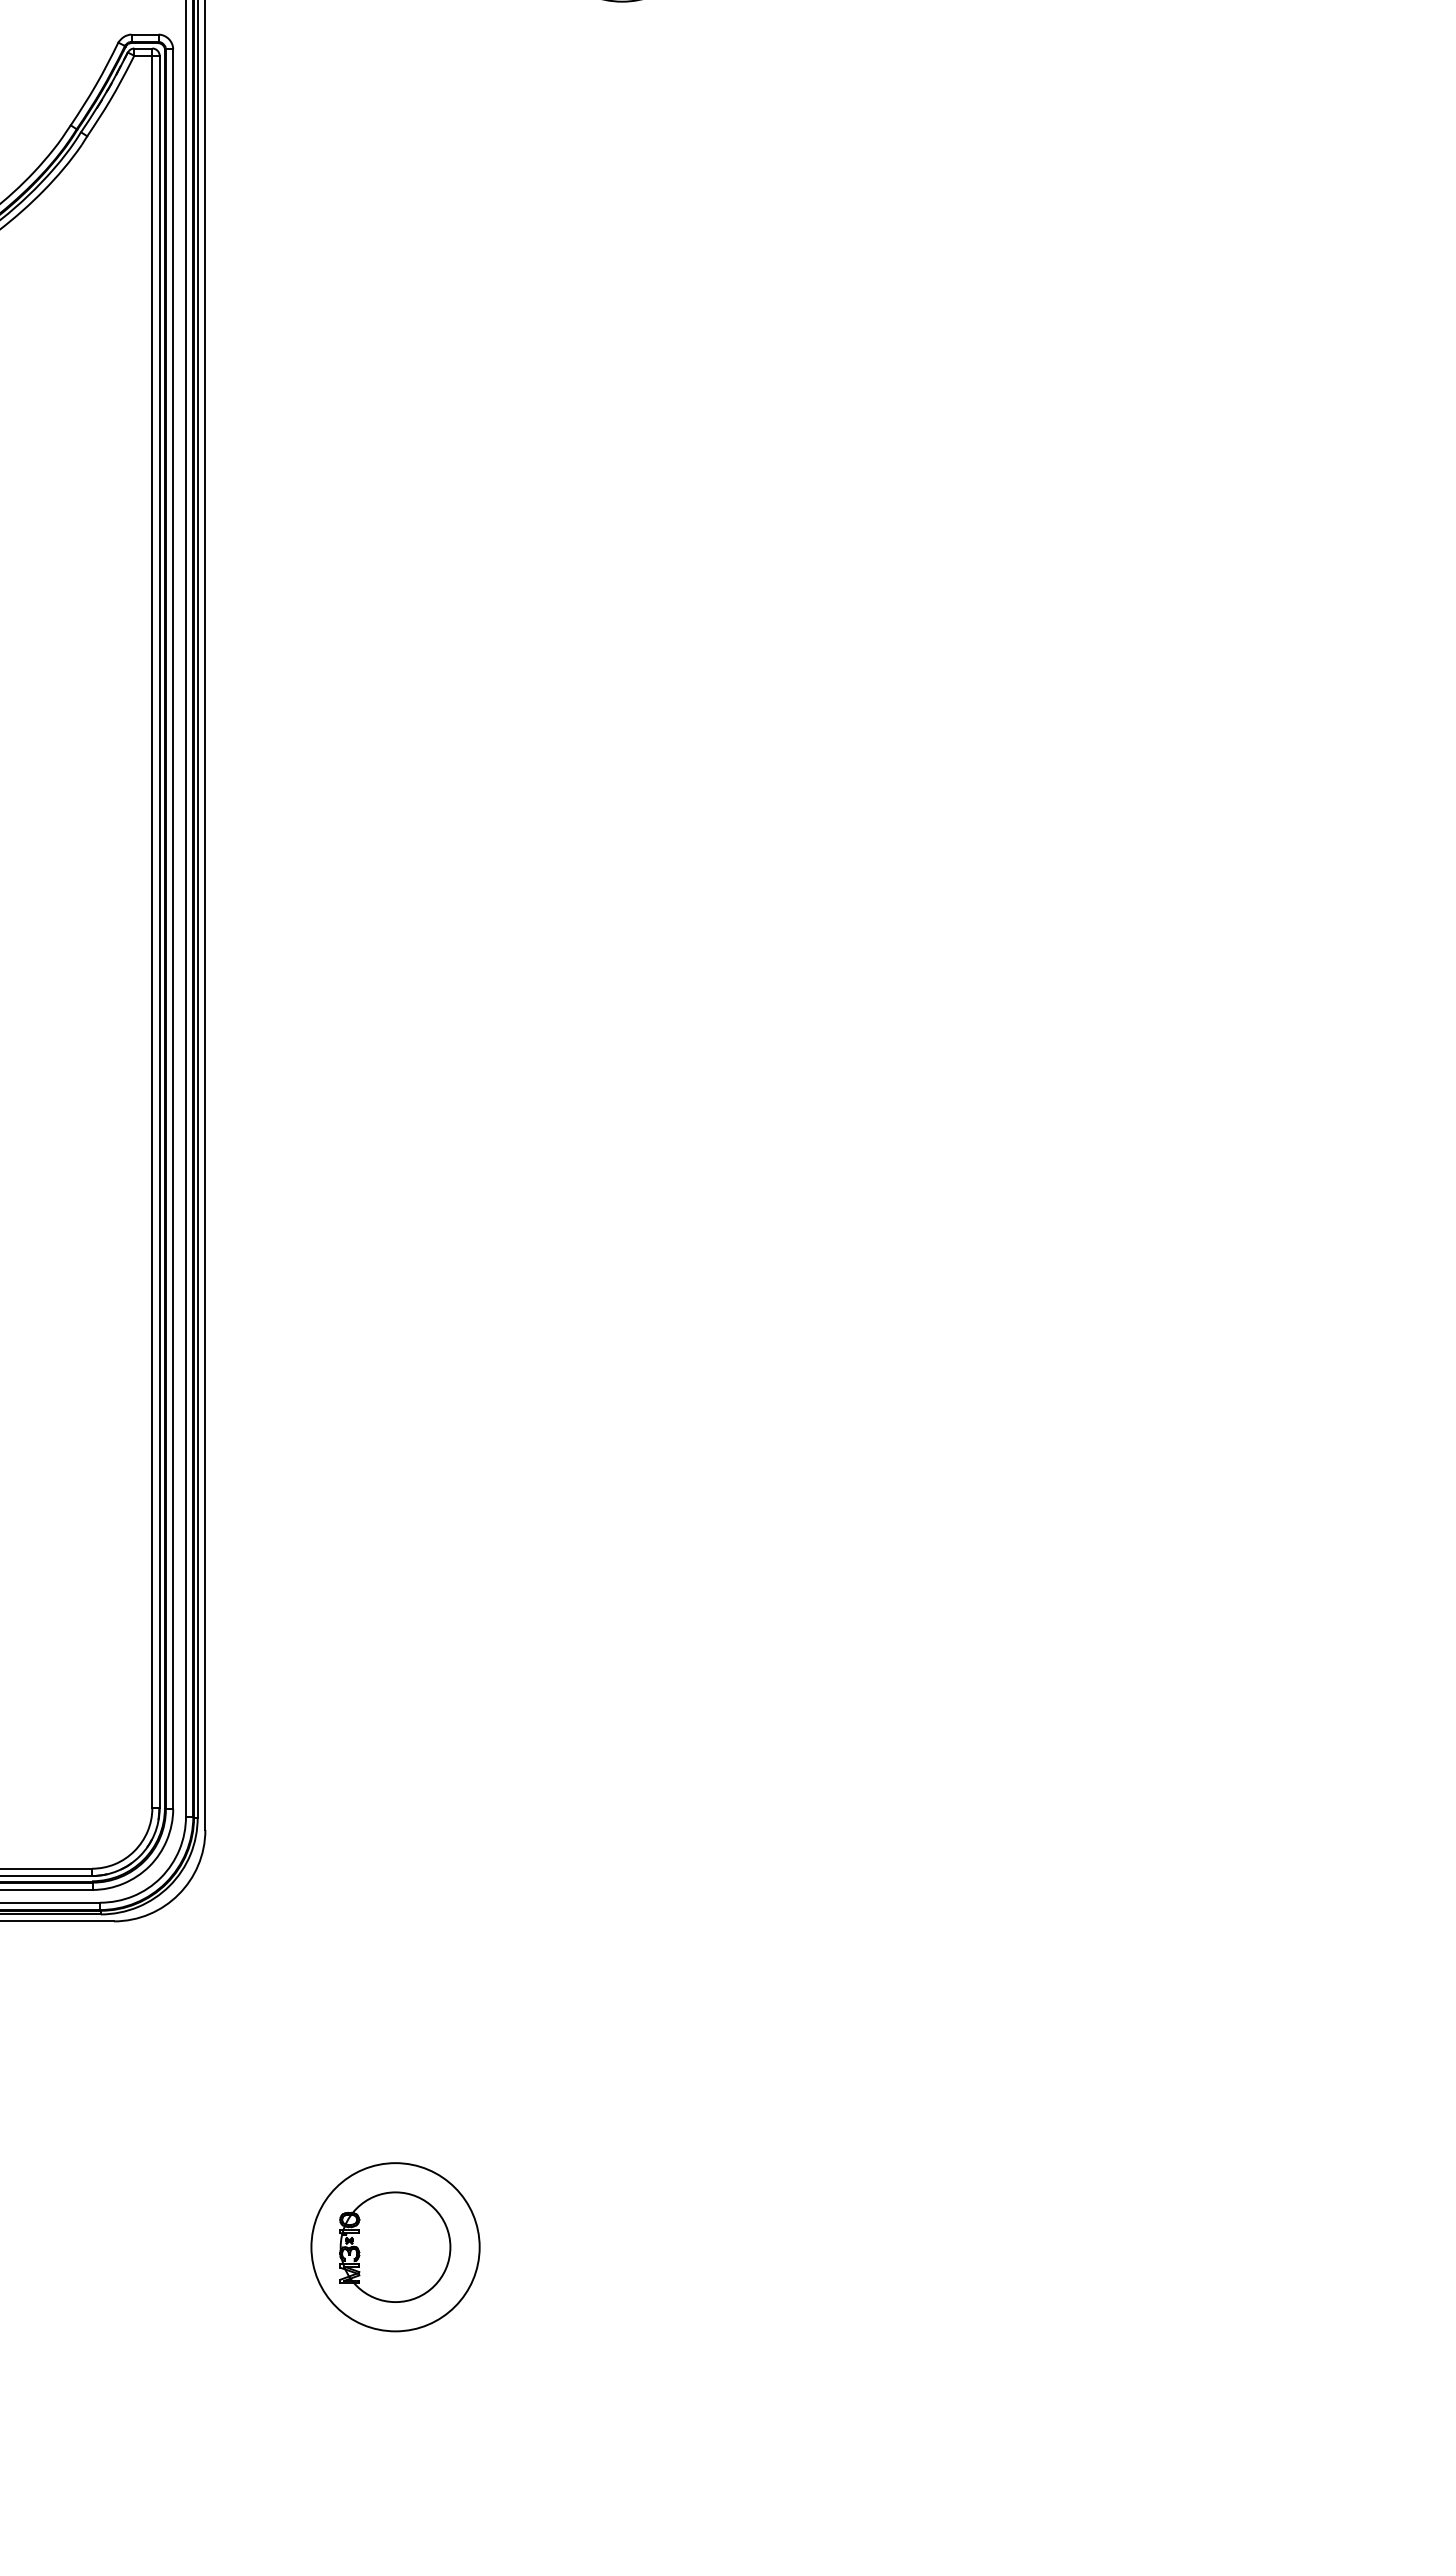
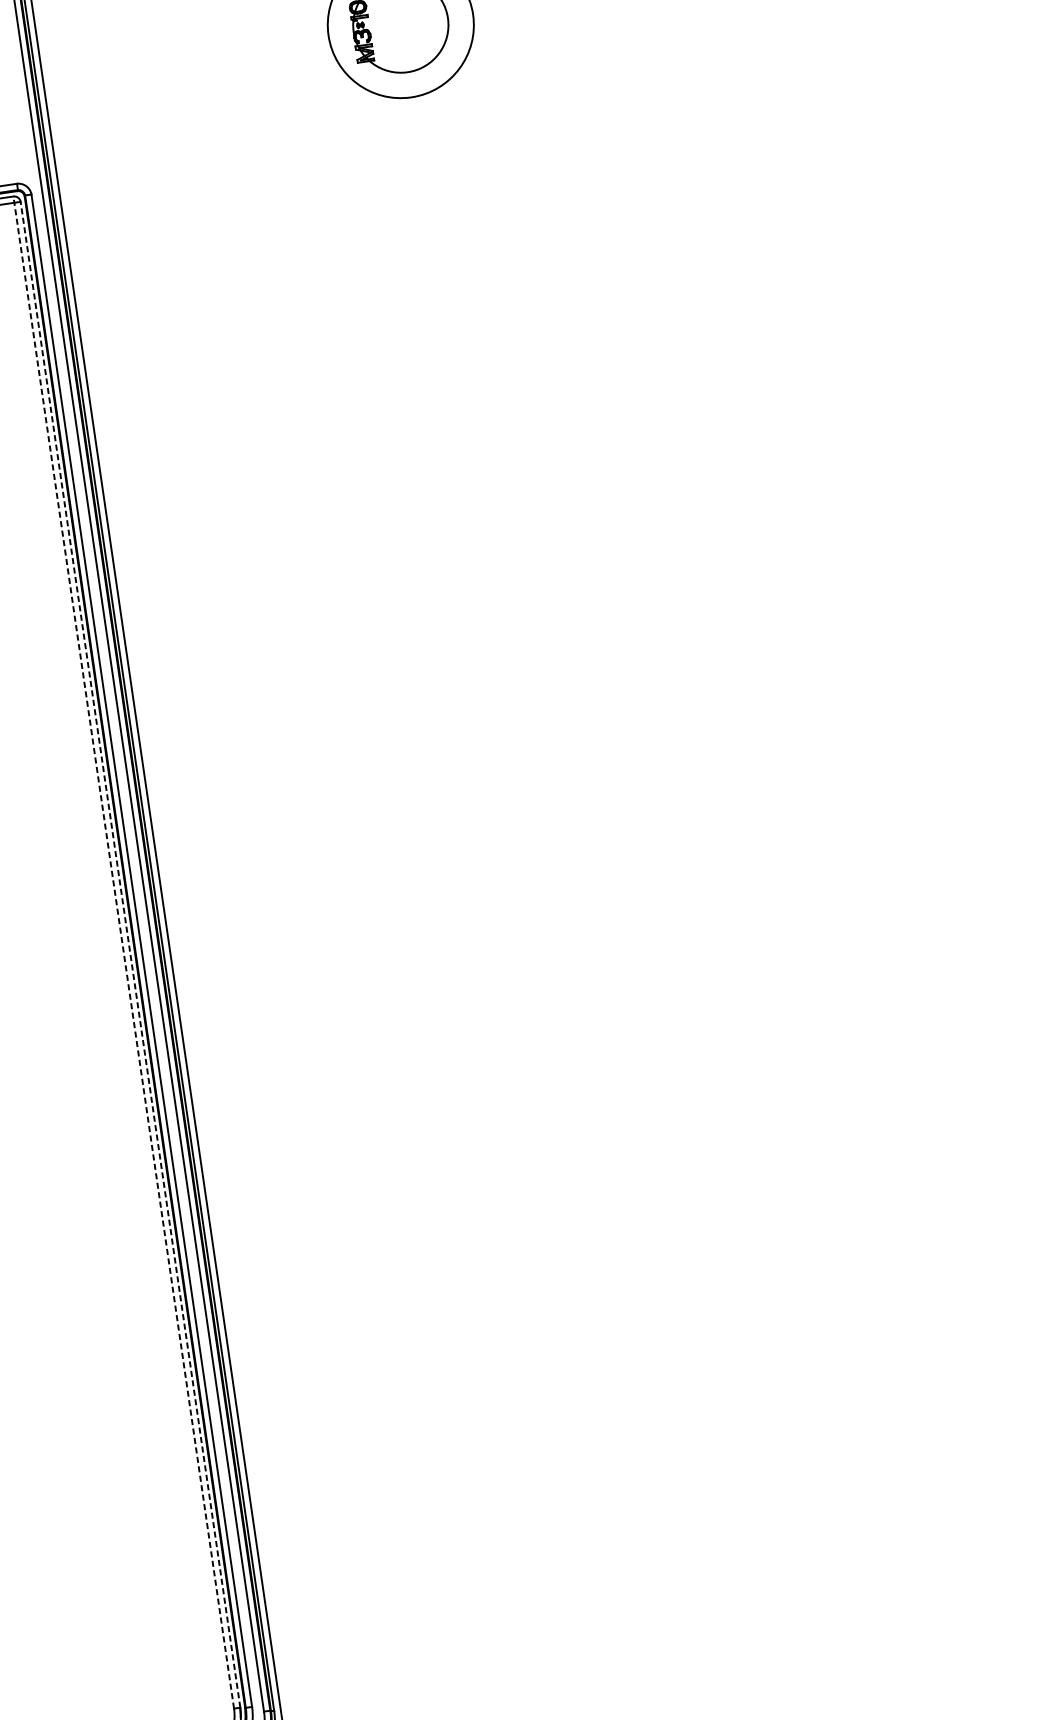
line: (152, 928) -> (123, 952), solid -> dashed
line: (159, 931) -> (130, 954), solid -> dashed

